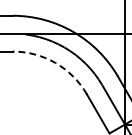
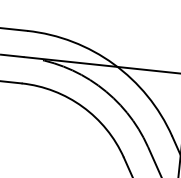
arc: (55, 63) -> (82, 107), dashed -> solid

